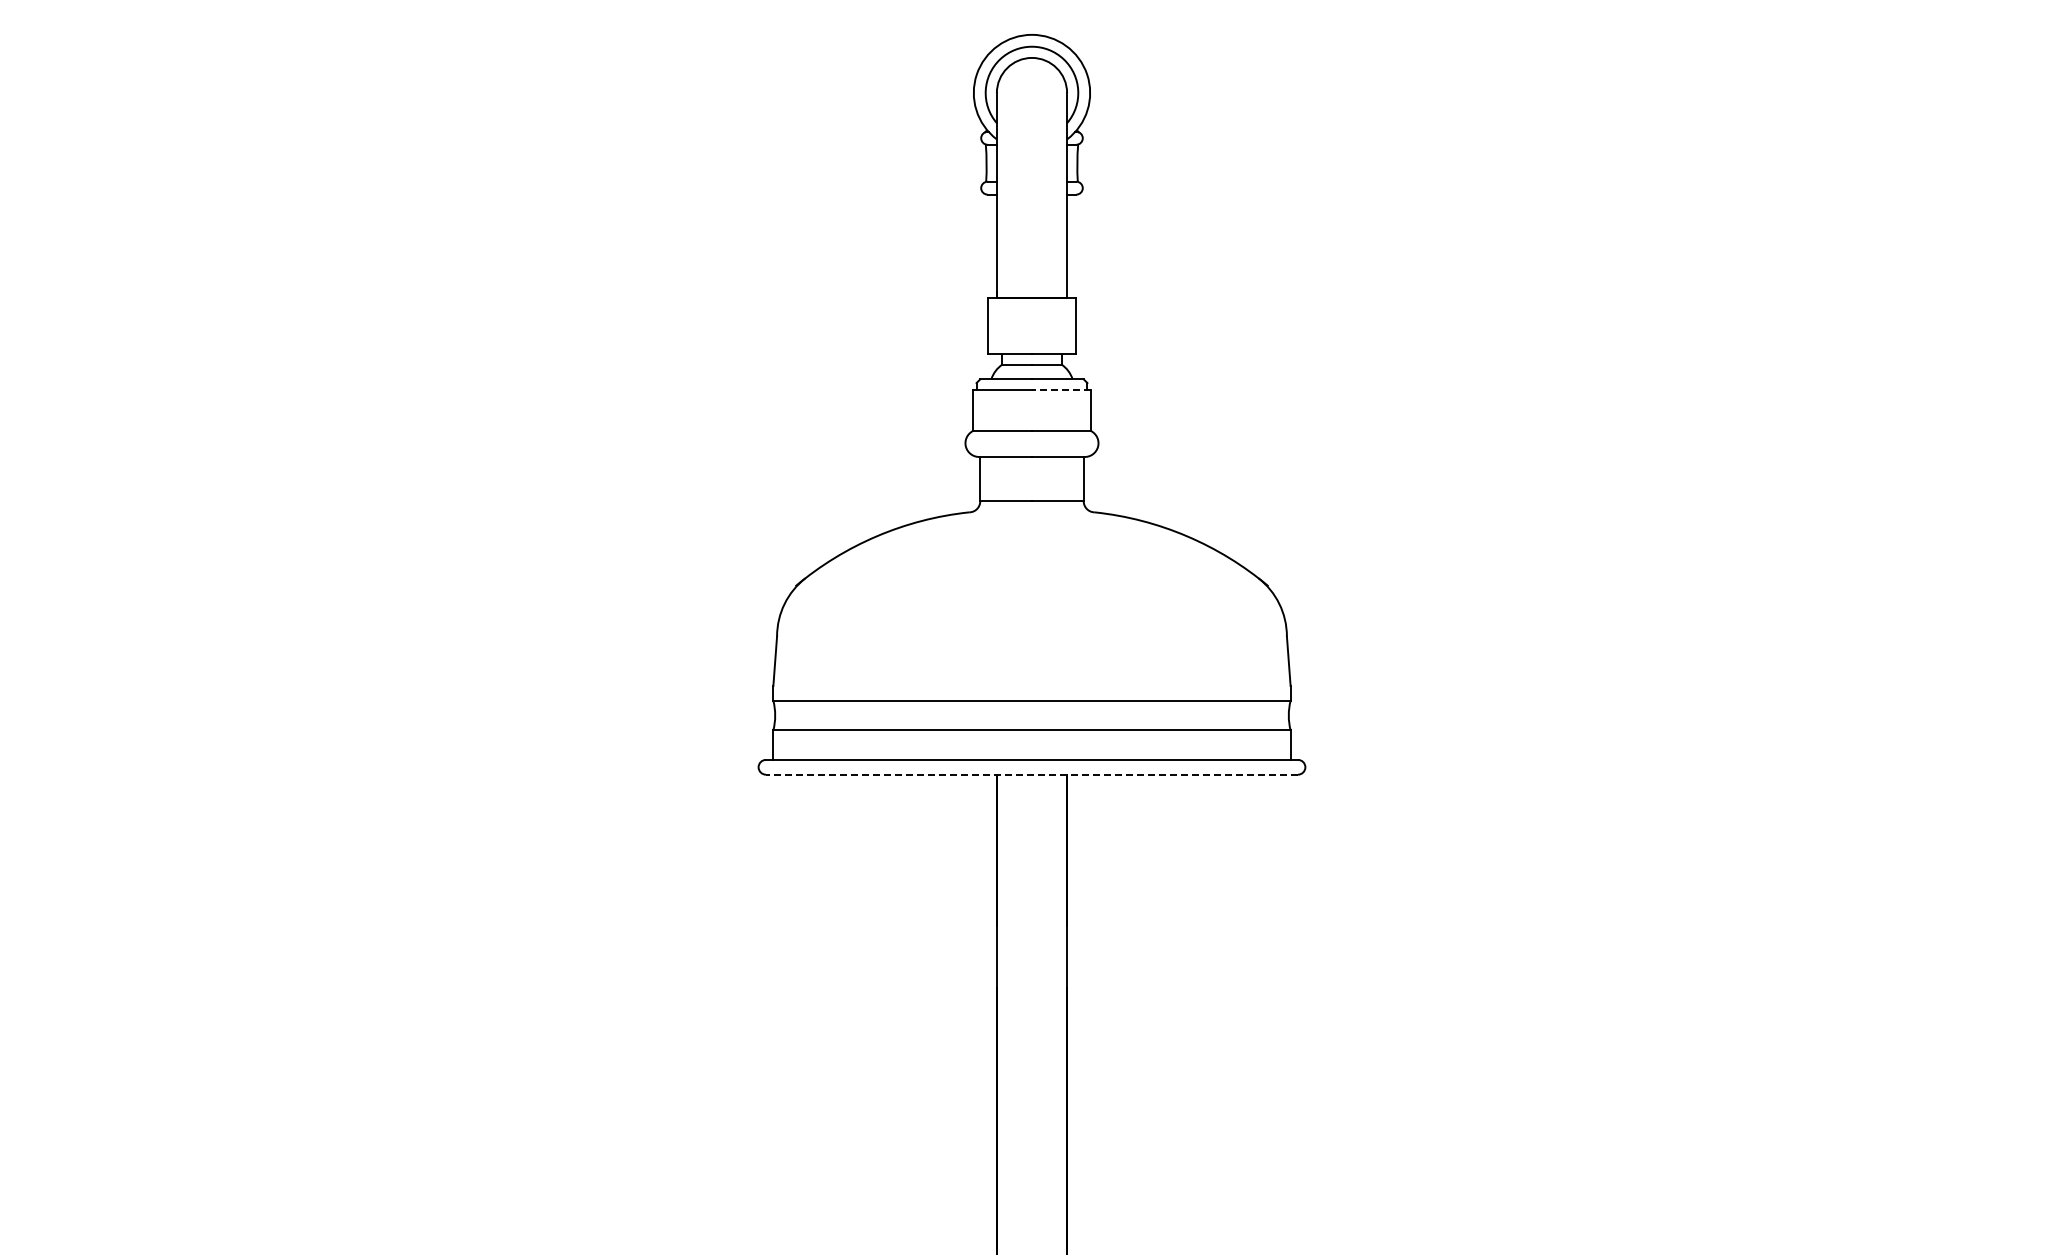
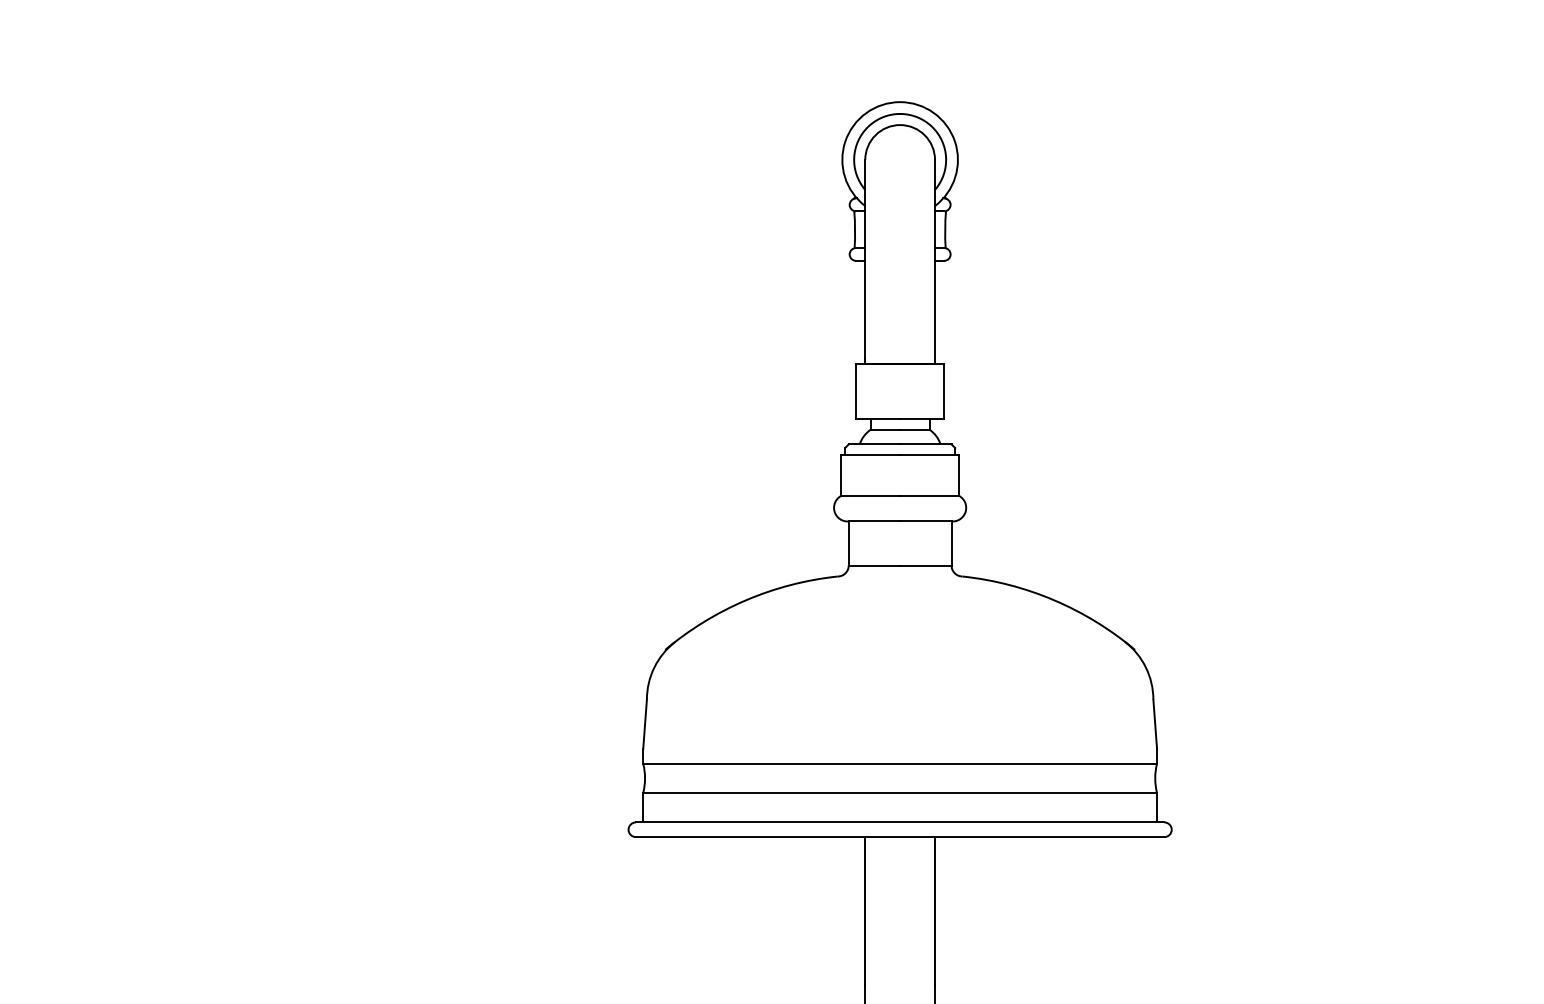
line: (1061, 390) -> (929, 455), dashed -> solid
line: (1031, 774) -> (899, 836), dashed -> solid

